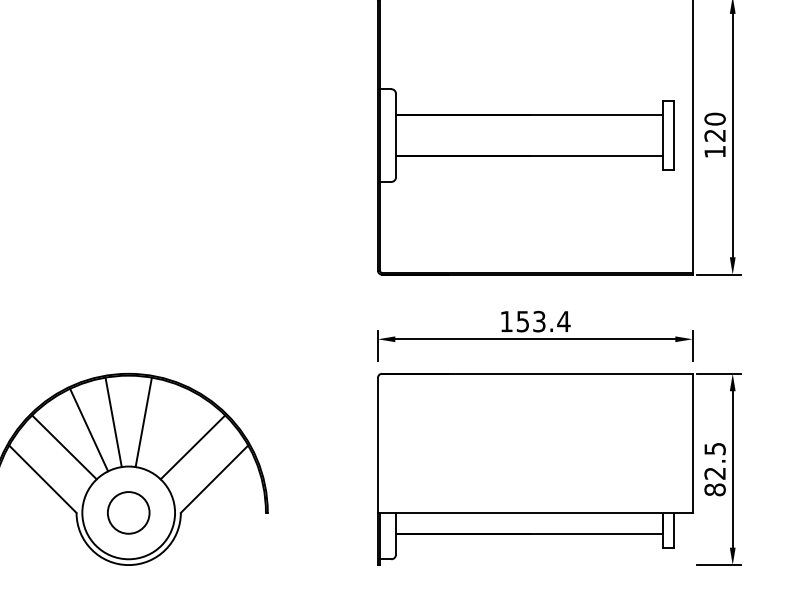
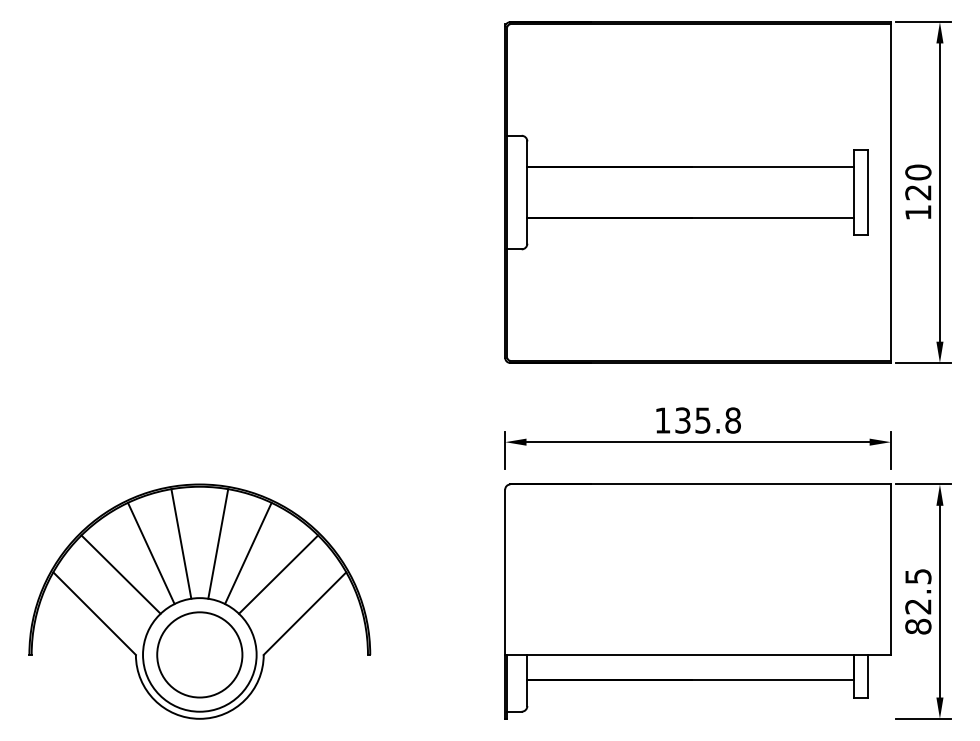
text: (543, 321) -> (708, 420), 153.4 -> 135.8
line: (168, 430) -> (248, 553), added
circle: (128, 512) -> (199, 654), size x1.67

